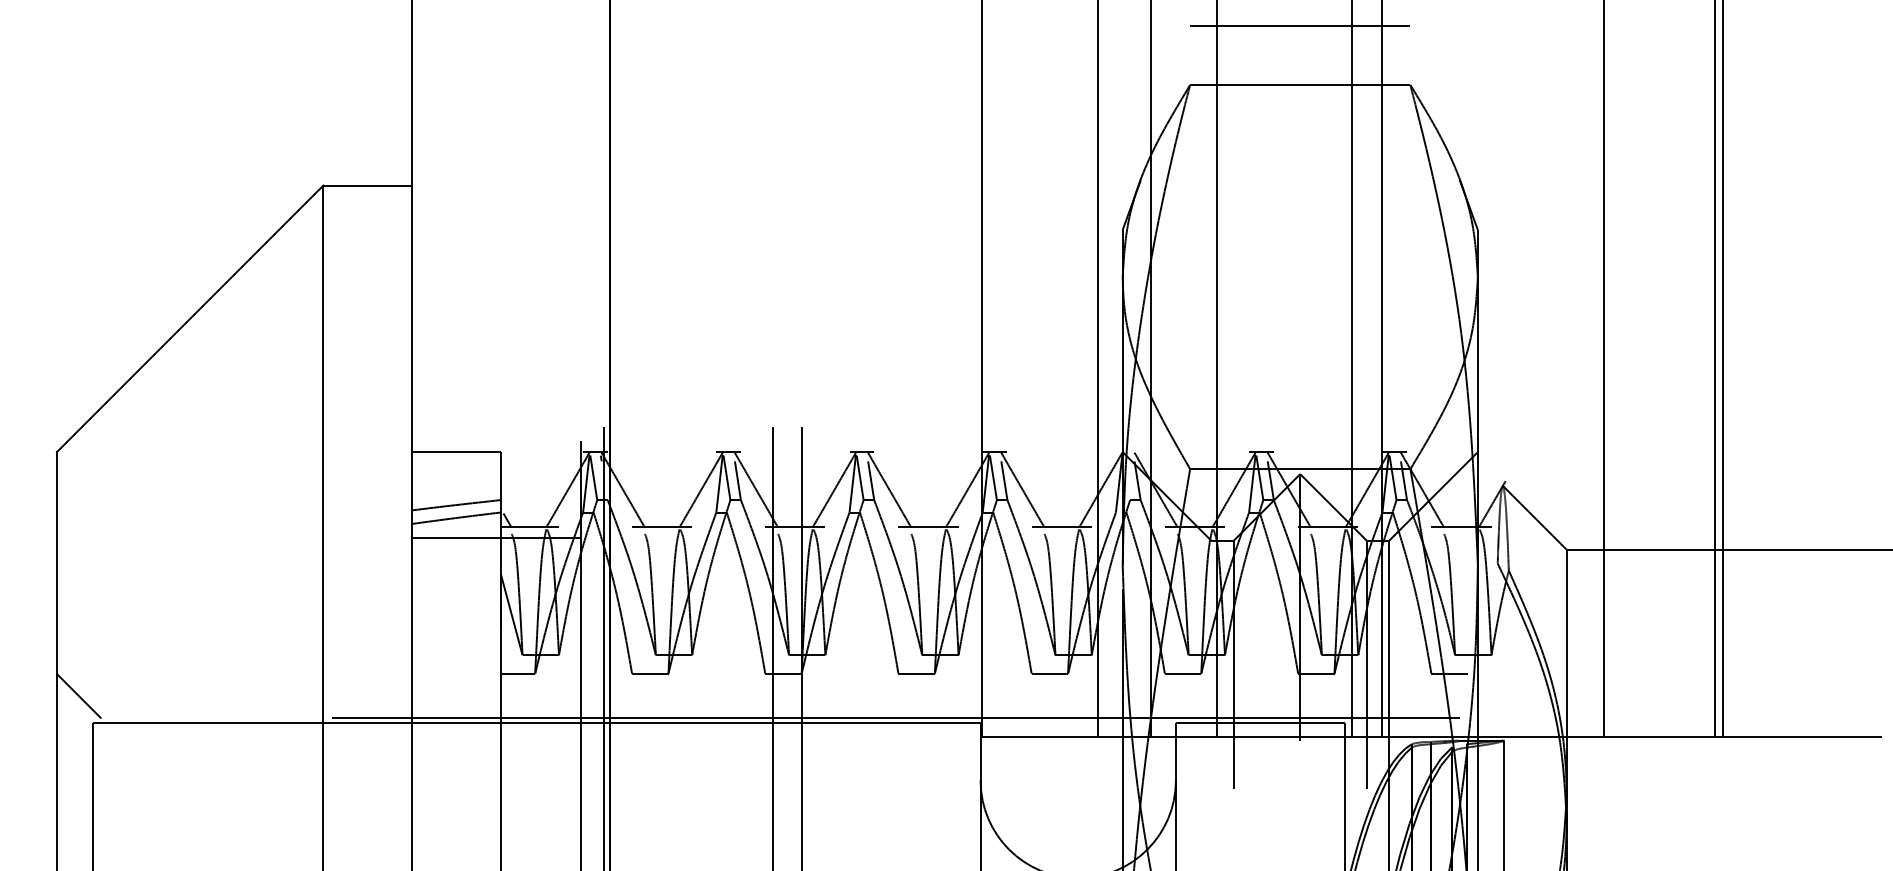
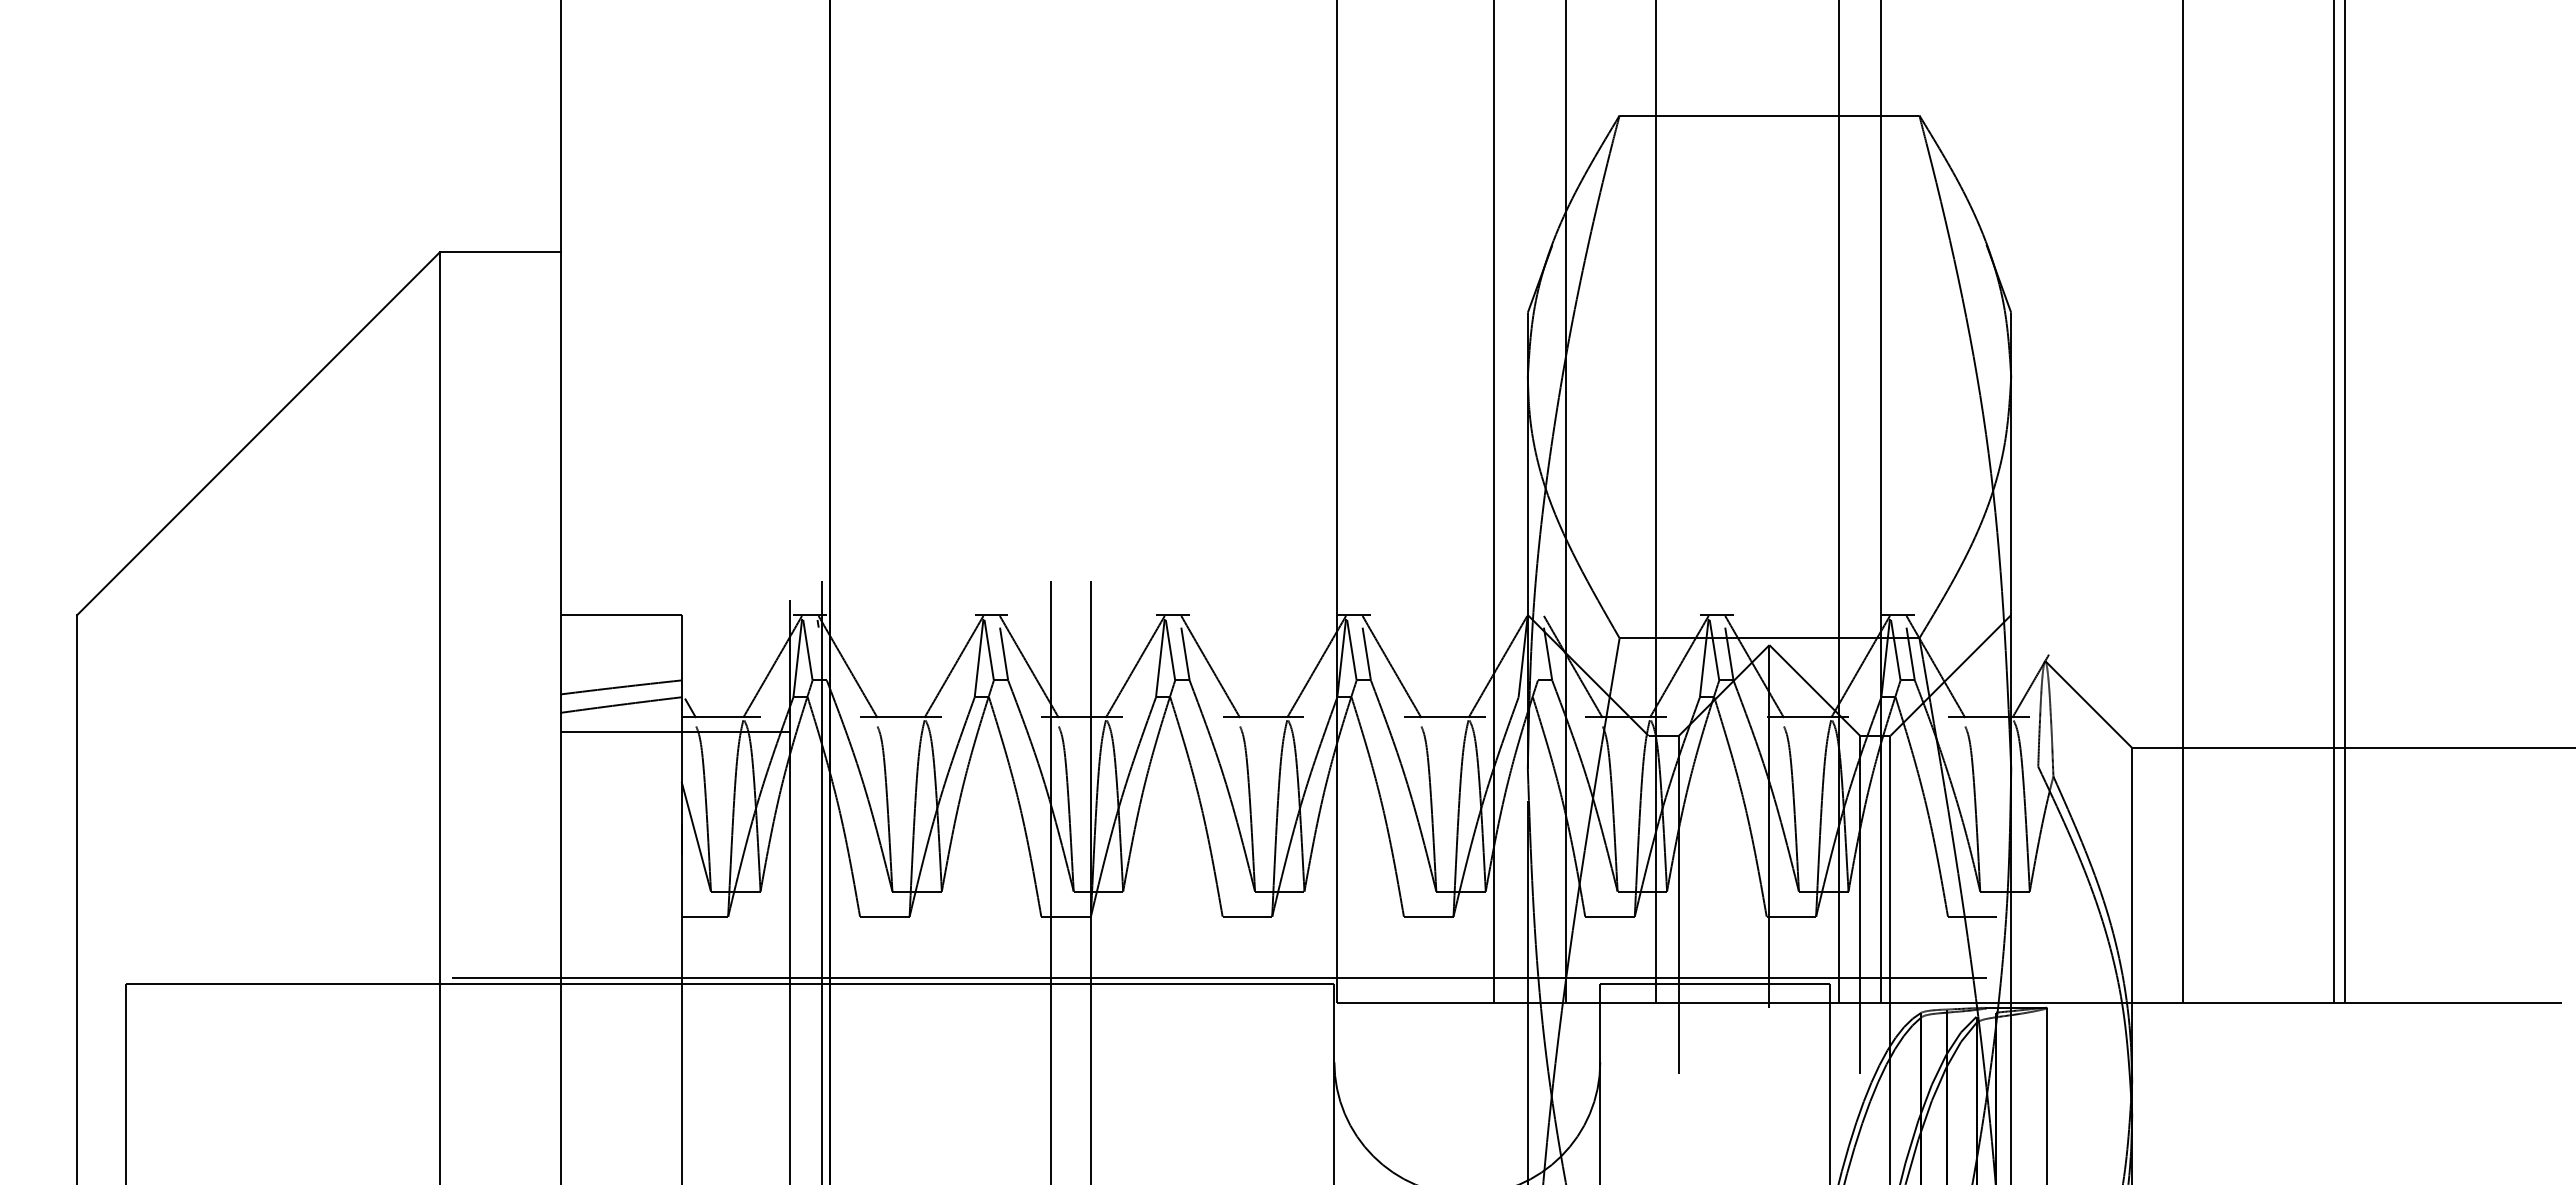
line: (1300, 26) -> (1769, 35), removed
line: (79, 696) -> (107, 947), removed

